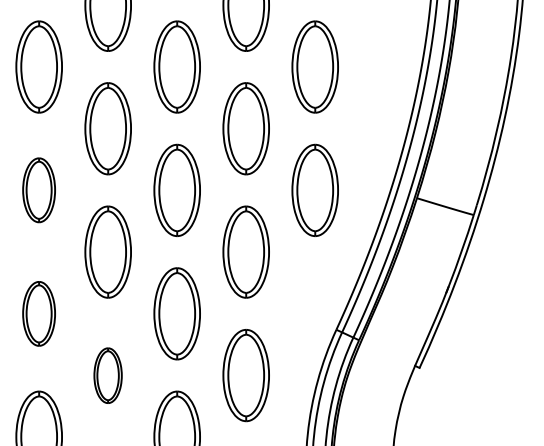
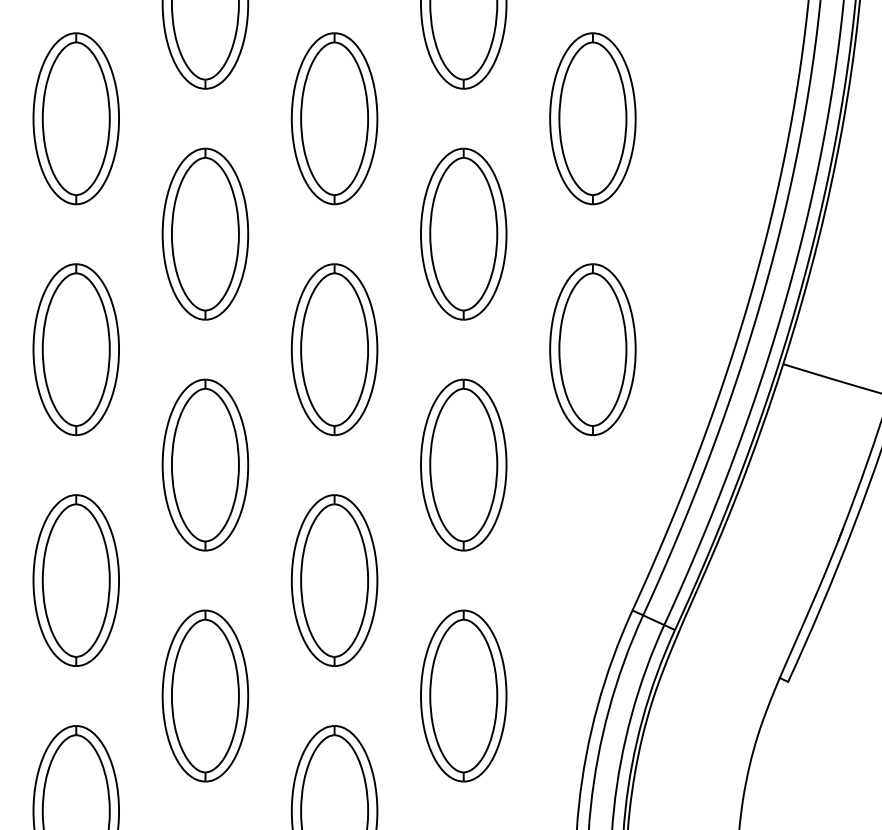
part: (38, 189) -> (74, 347), size x1.43
part: (38, 313) -> (74, 579), size x1.43
part: (107, 375) -> (204, 695), size x1.67

